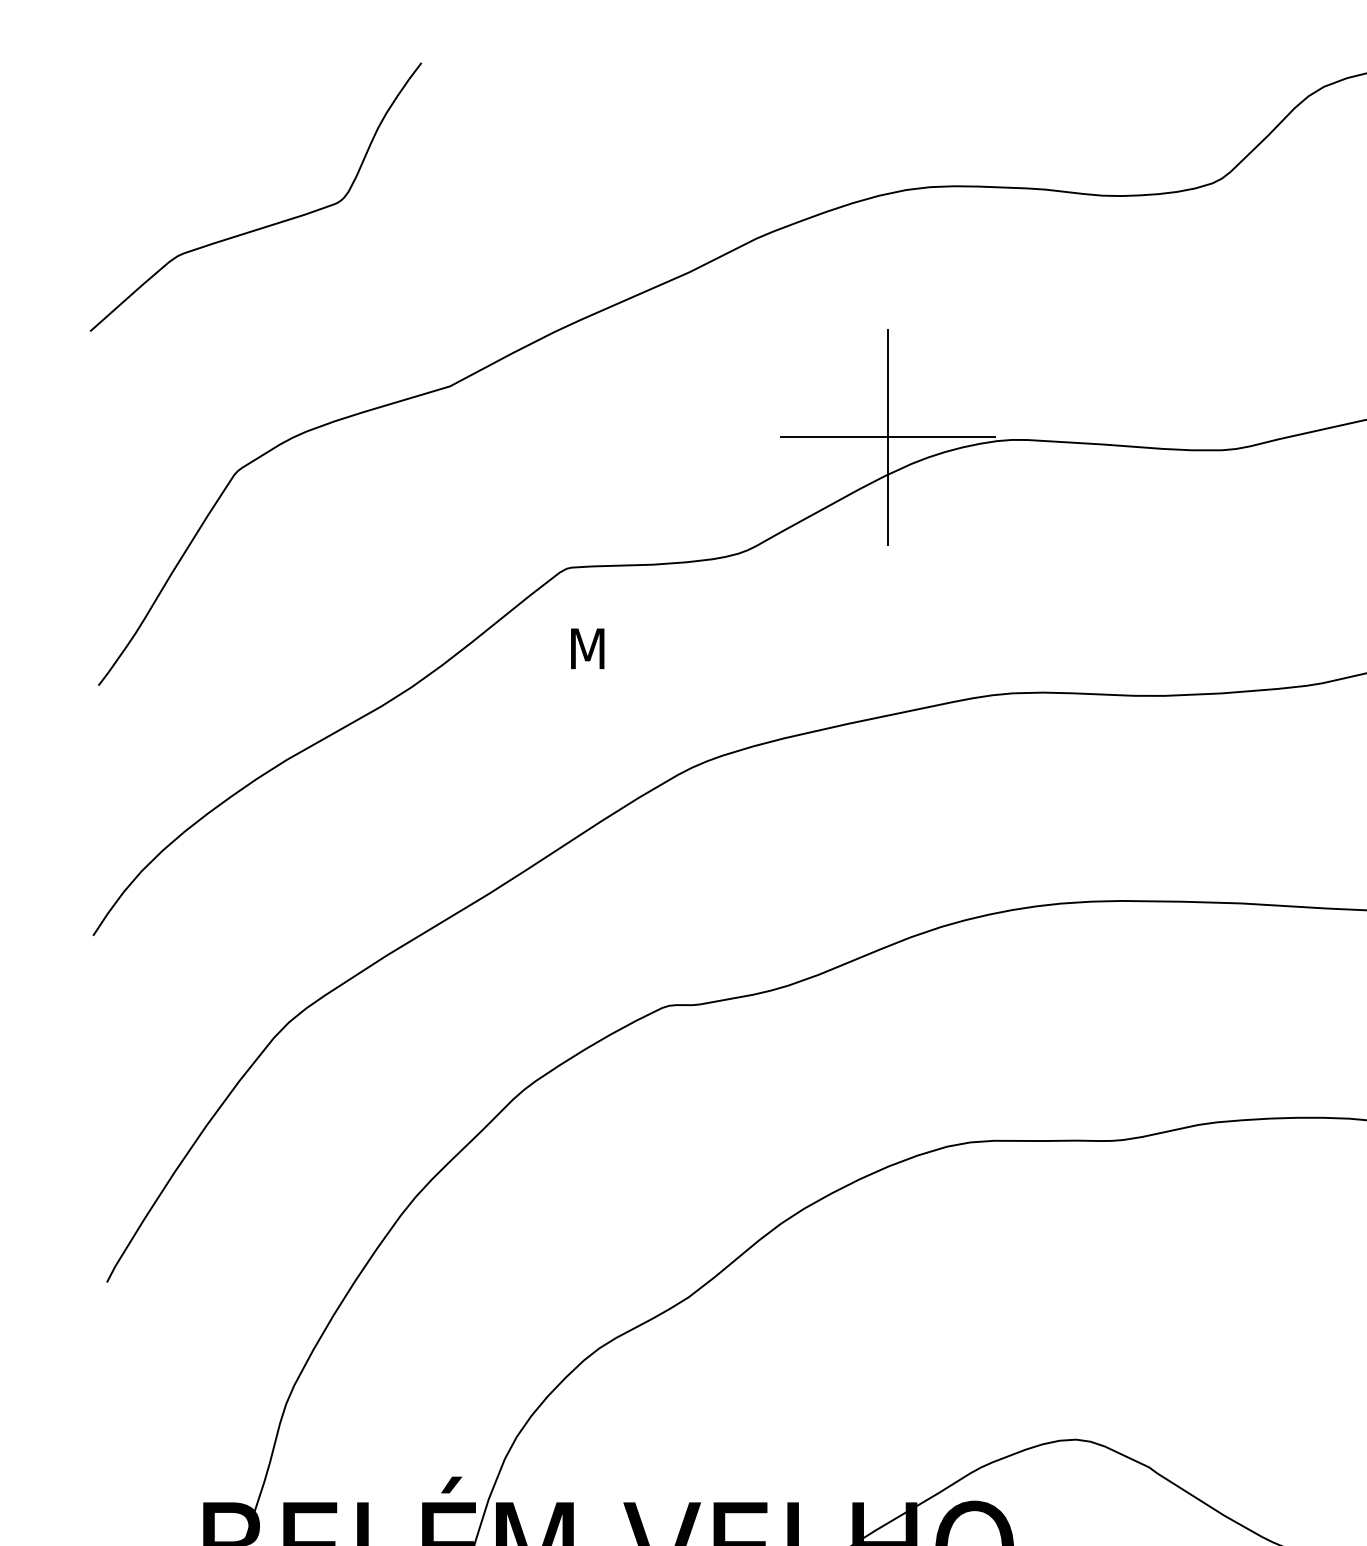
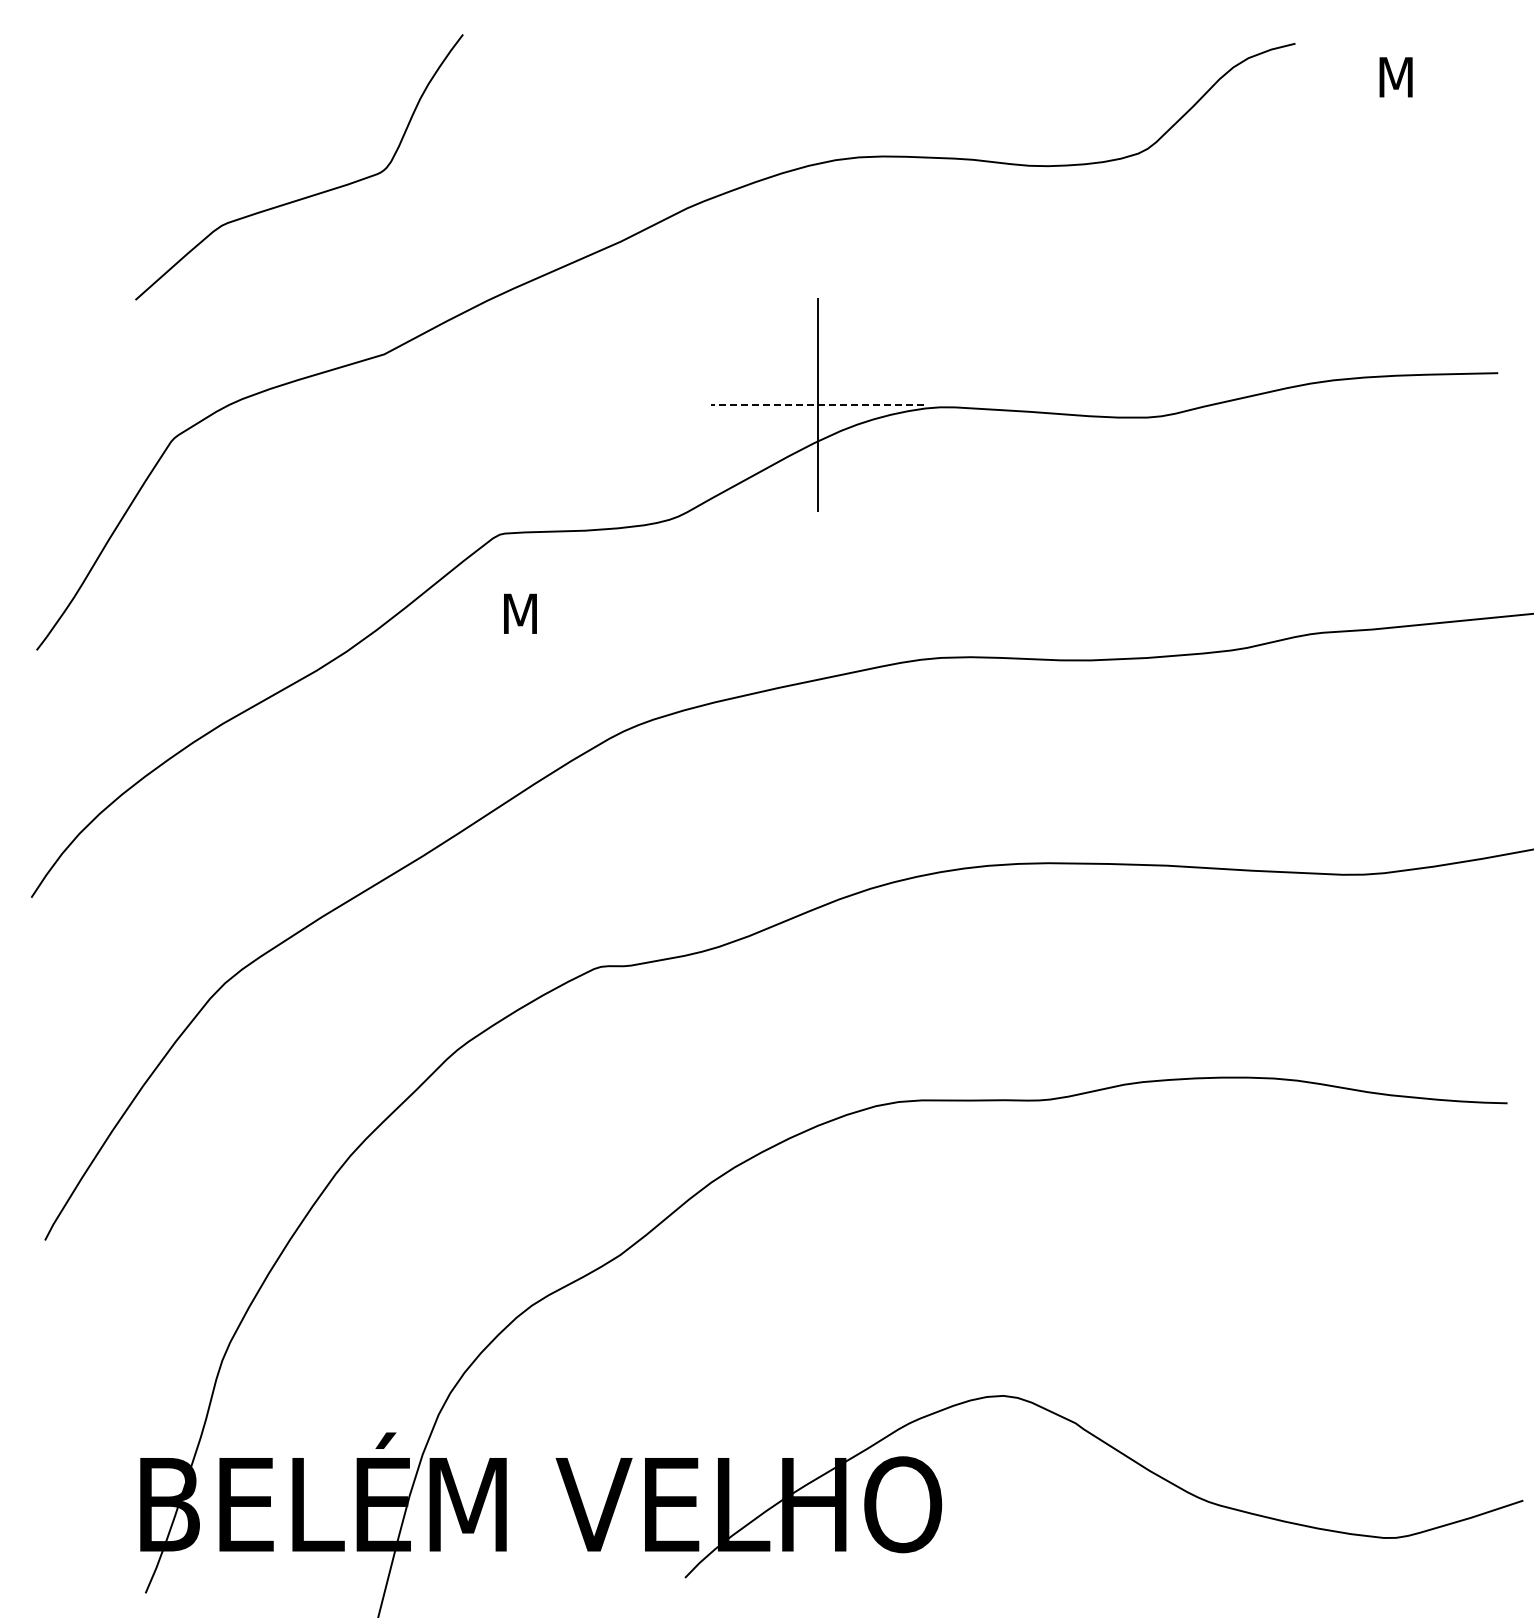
curve: (266, 225) -> (309, 195), moved
line: (888, 437) -> (817, 404), solid -> dashed

